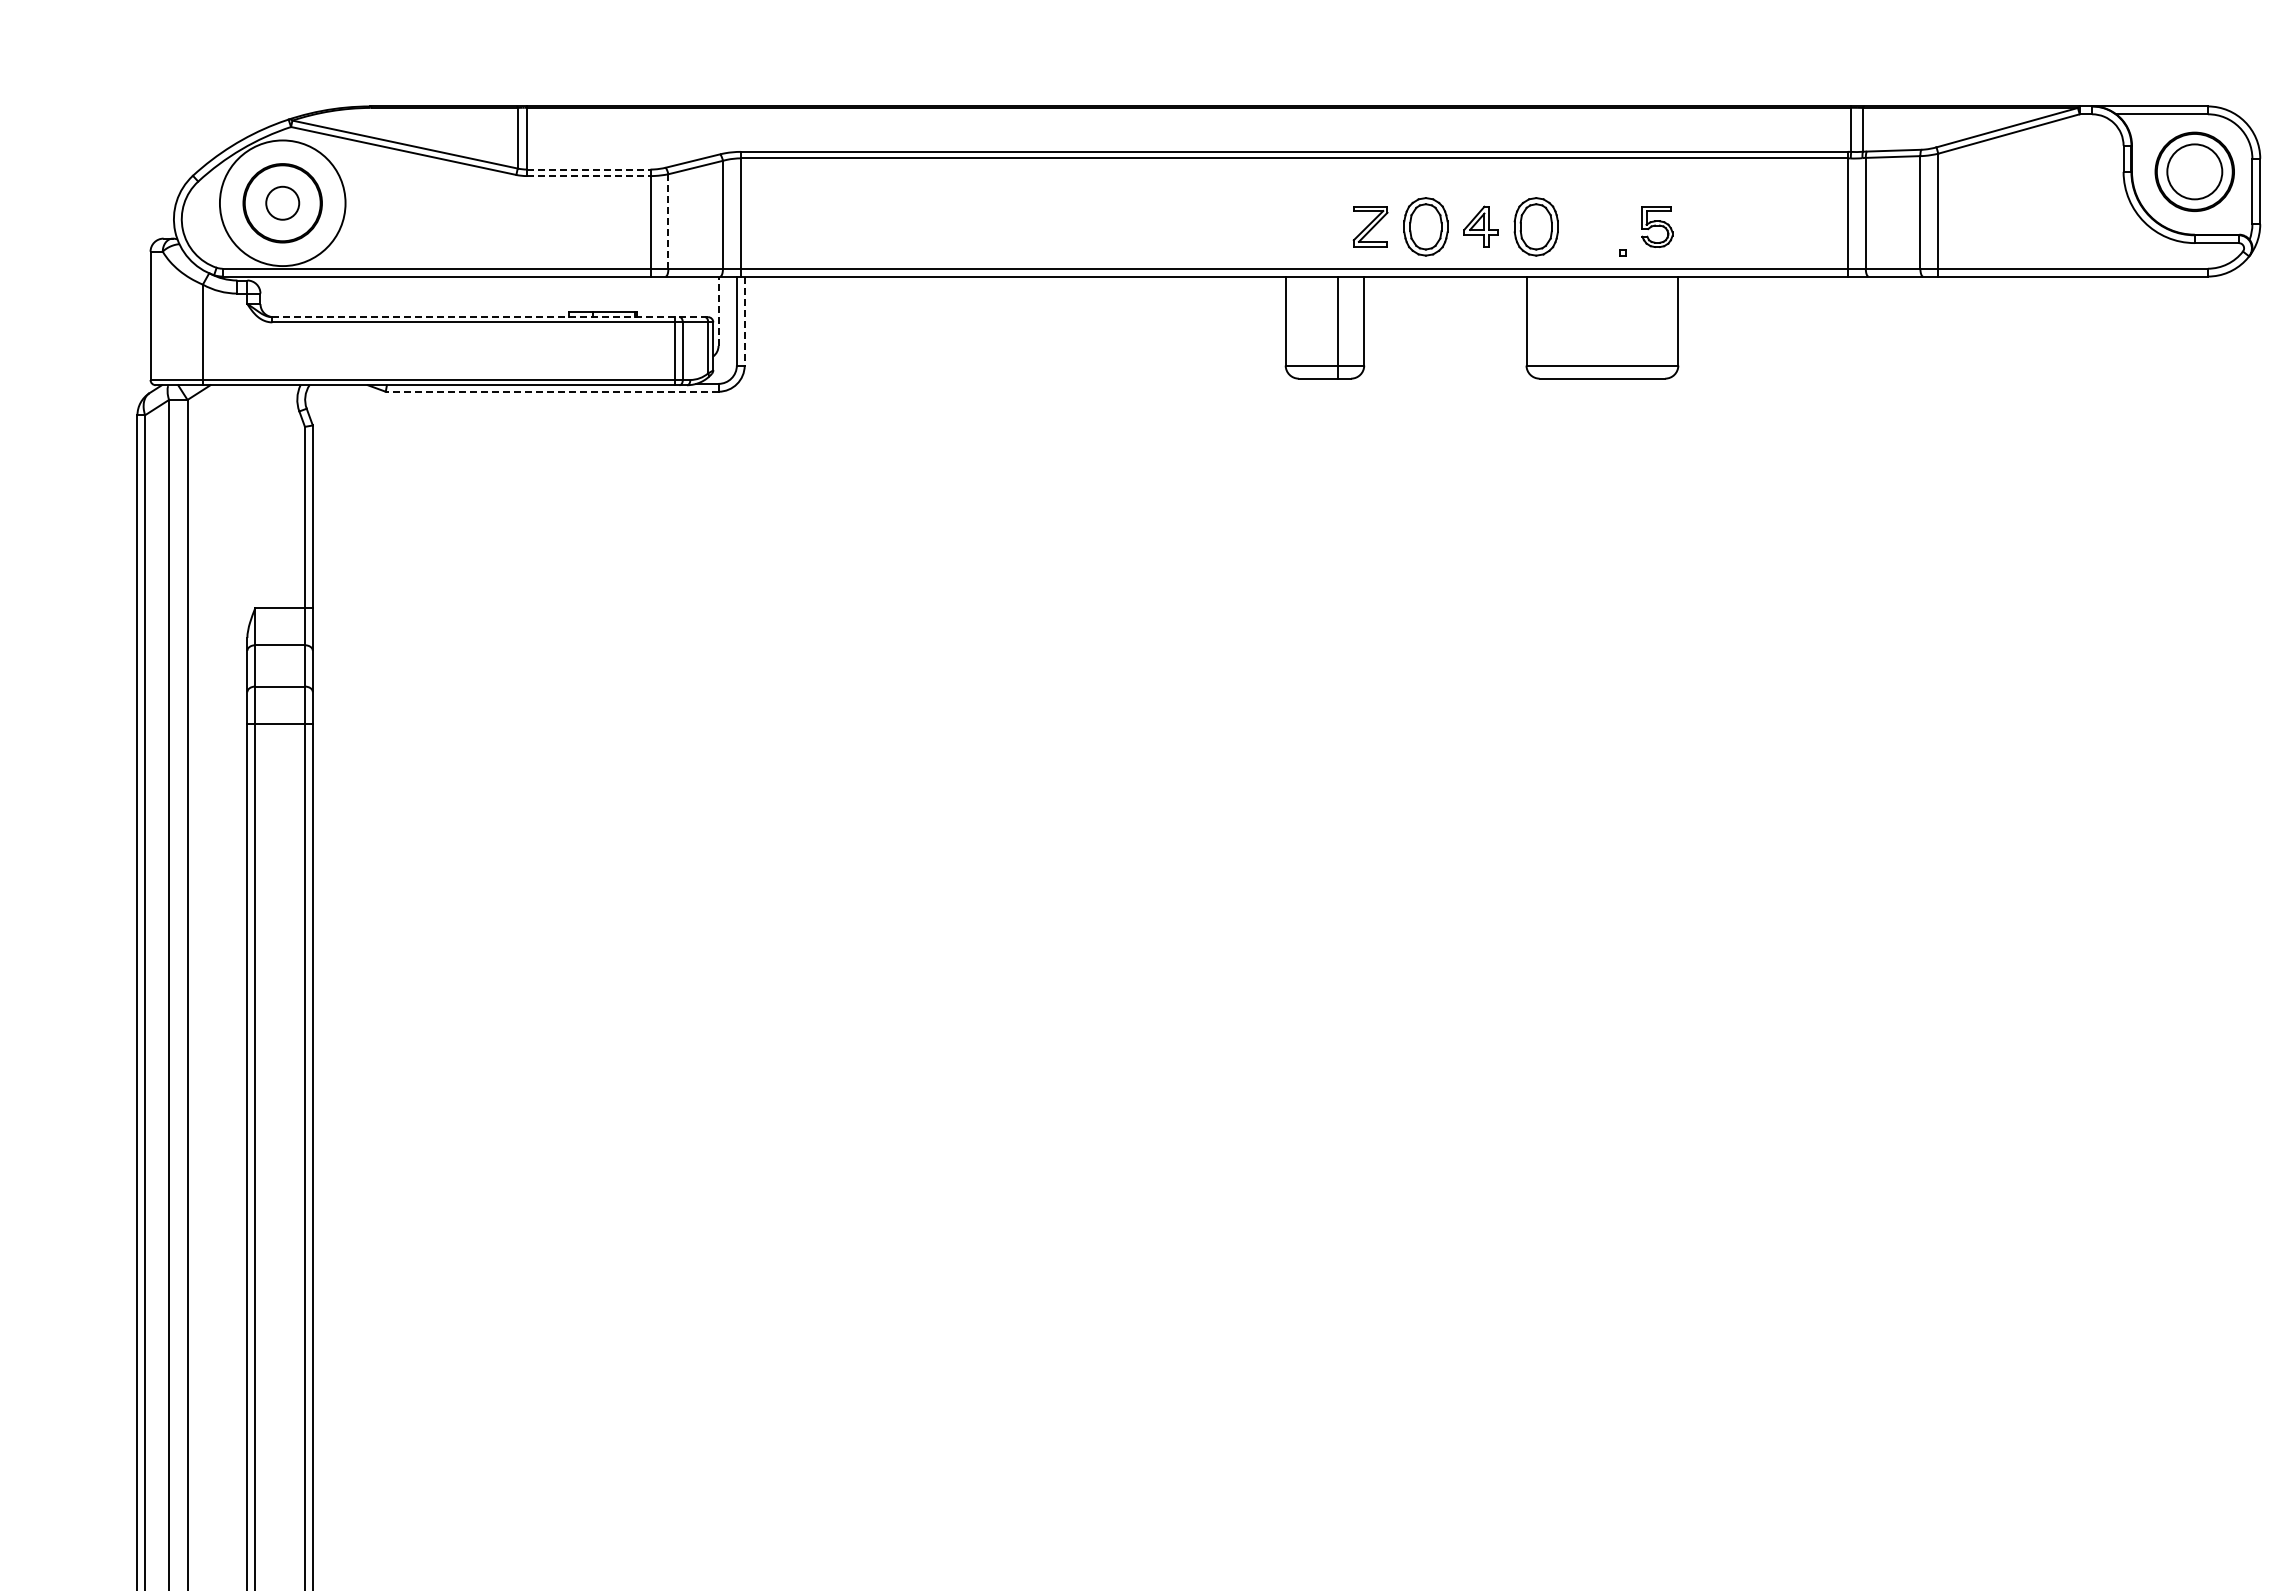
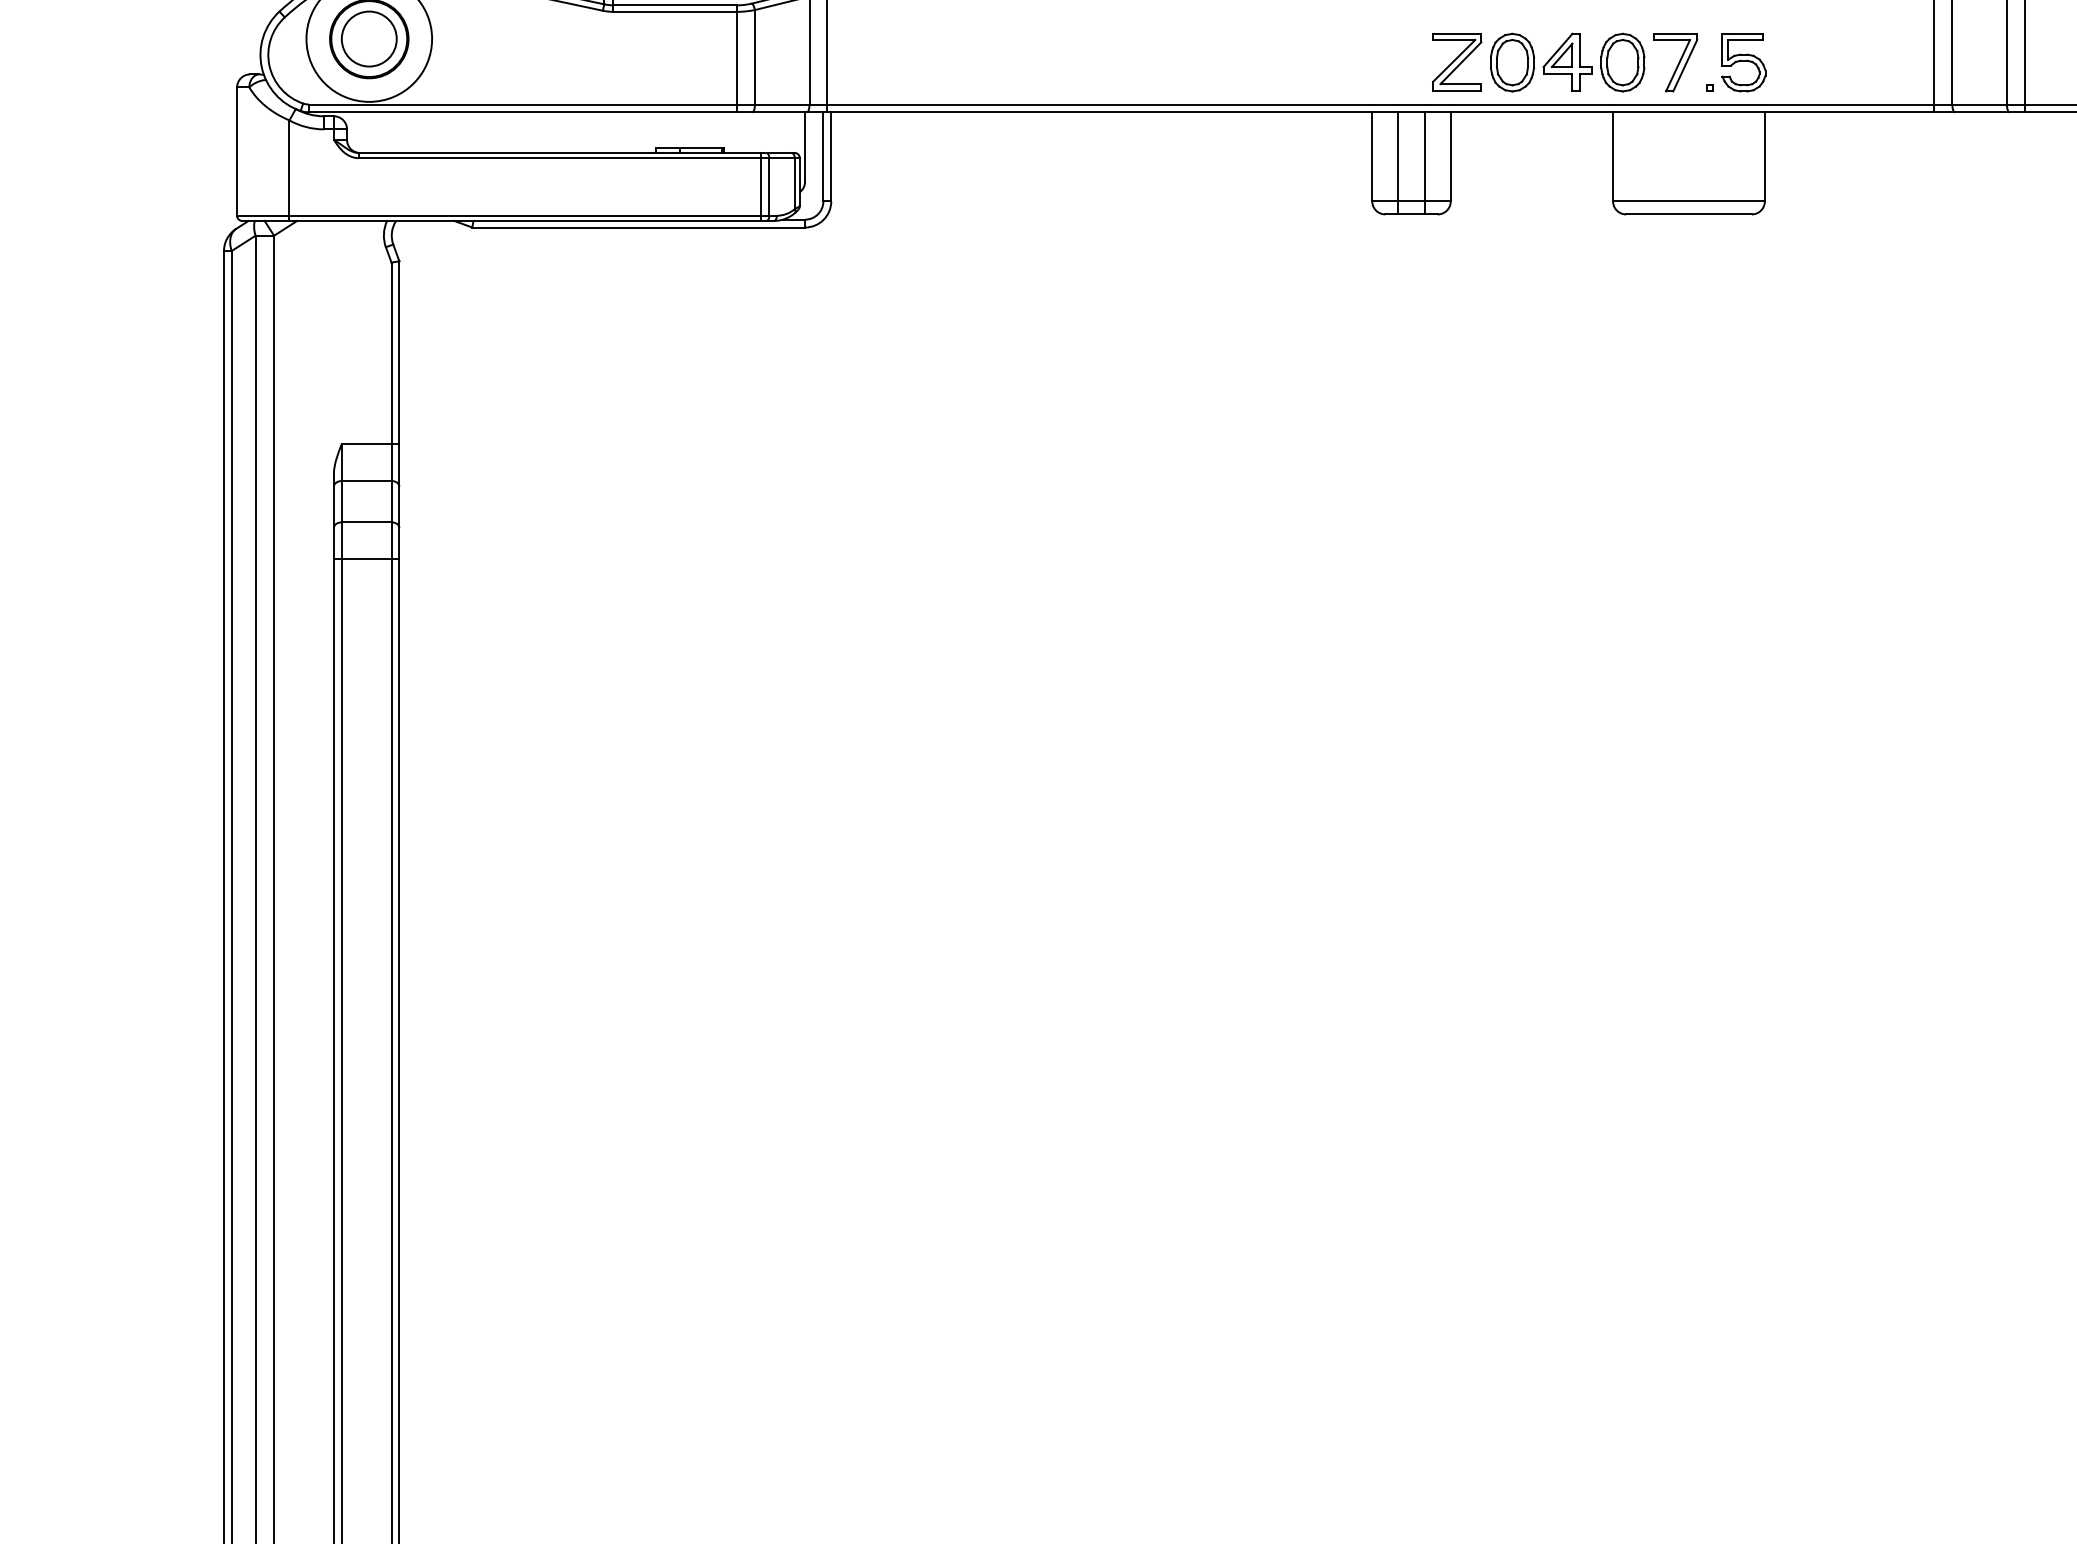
line: (588, 169) -> (675, 5), dashed -> solid
line: (588, 176) -> (675, 12), dashed -> solid
circle: (282, 202) -> (369, 38), size x1.67
line: (668, 222) -> (755, 58), dashed -> solid
part: (1370, 226) -> (1457, 62), size x1.43
part: (1480, 226) -> (1567, 62), size x1.43
part: (1588, 226) -> (1675, 62), added
part: (1657, 226) -> (1744, 62), size x1.43
line: (718, 311) -> (805, 147), dashed -> solid
line: (490, 317) -> (577, 153), dashed -> solid
line: (744, 321) -> (831, 157), dashed -> solid
line: (1311, 327) -> (1398, 163), added
line: (551, 391) -> (638, 227), dashed -> solid

